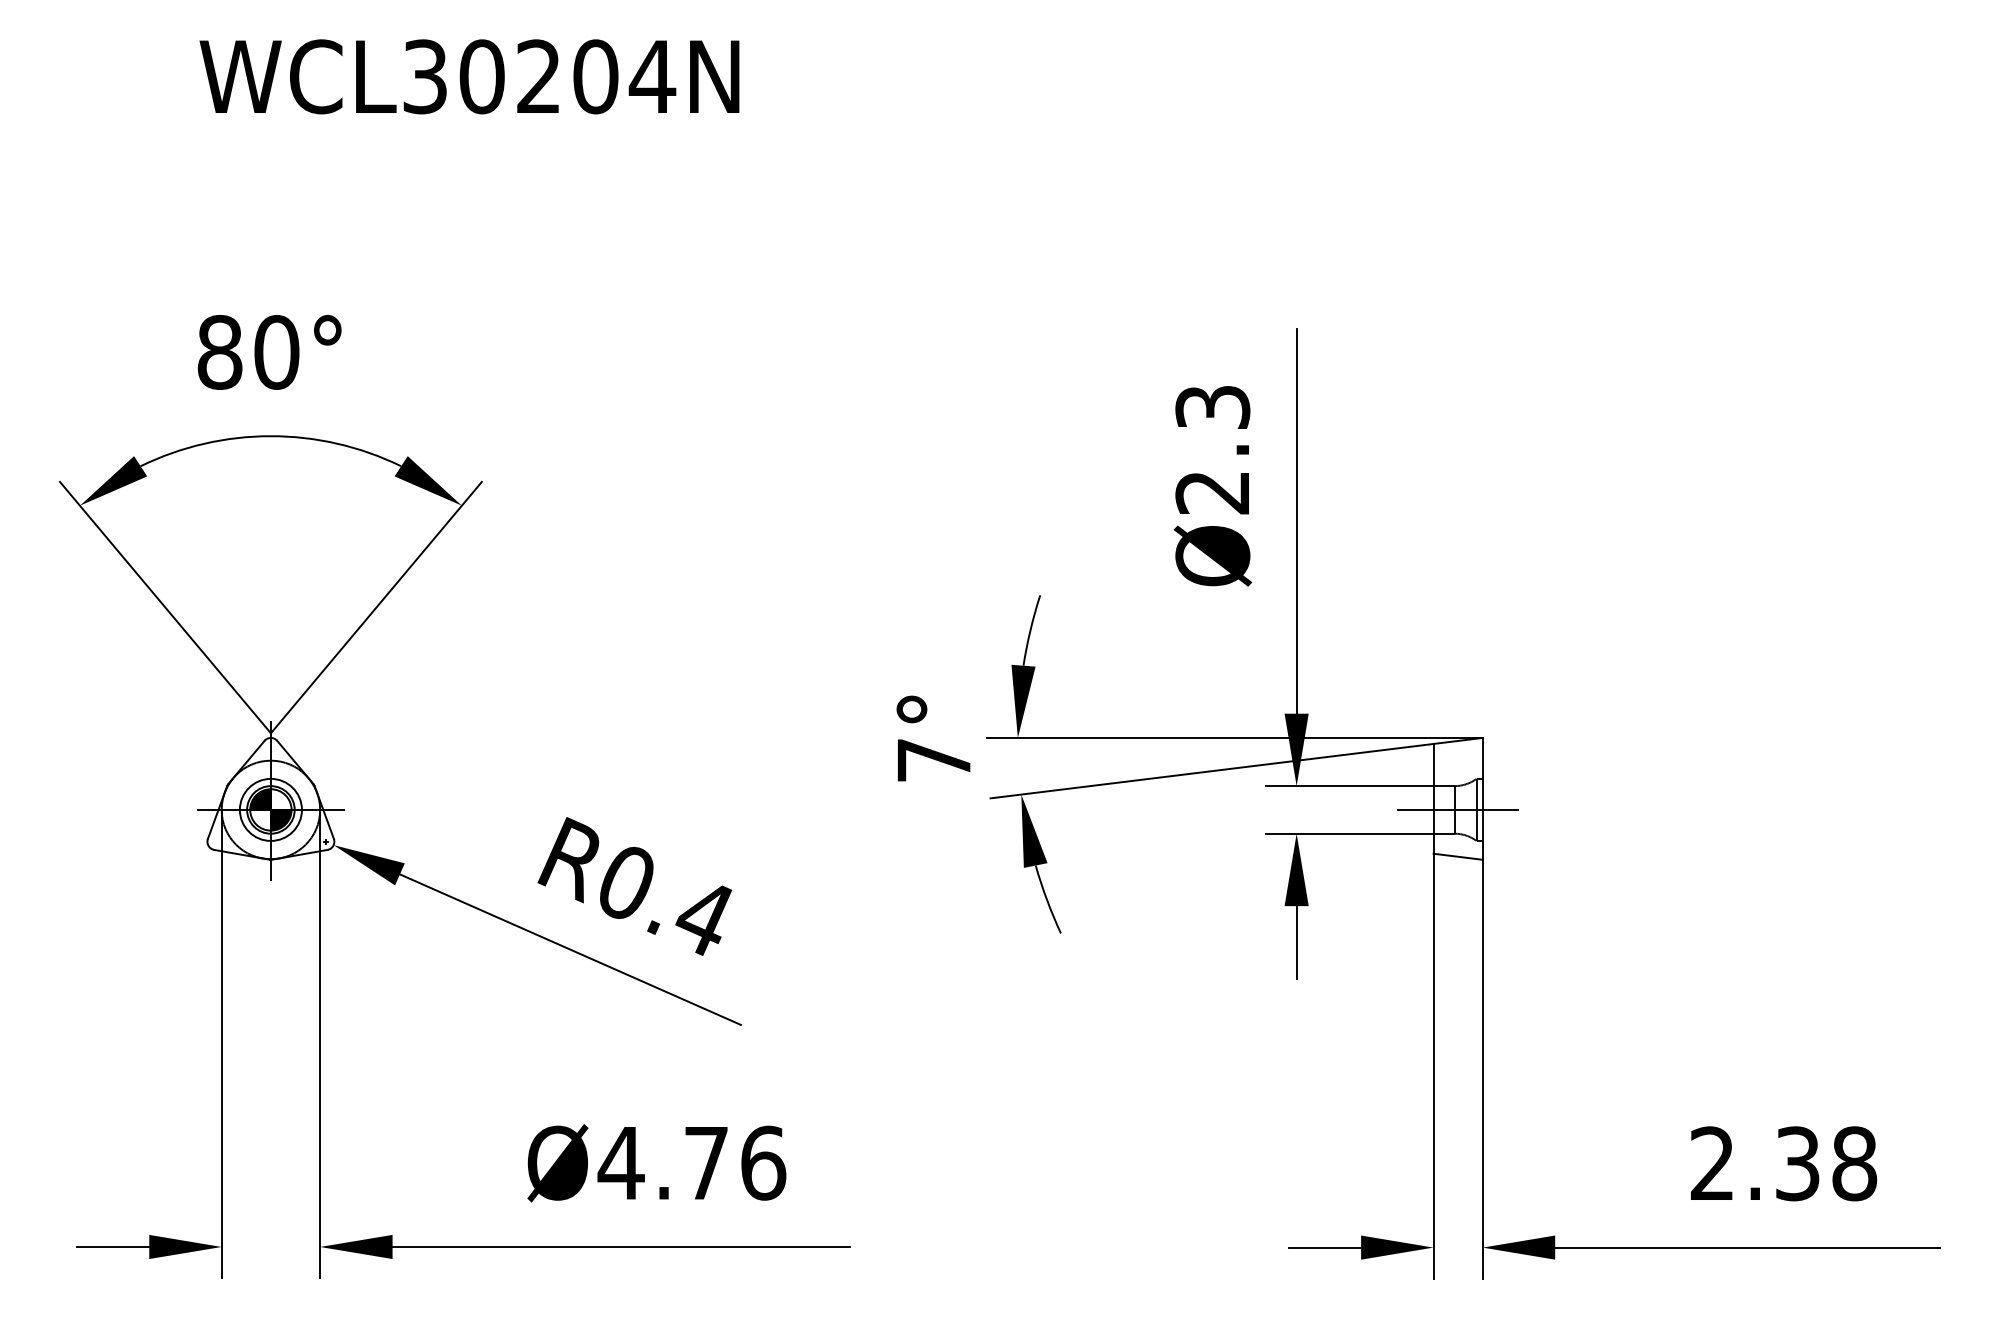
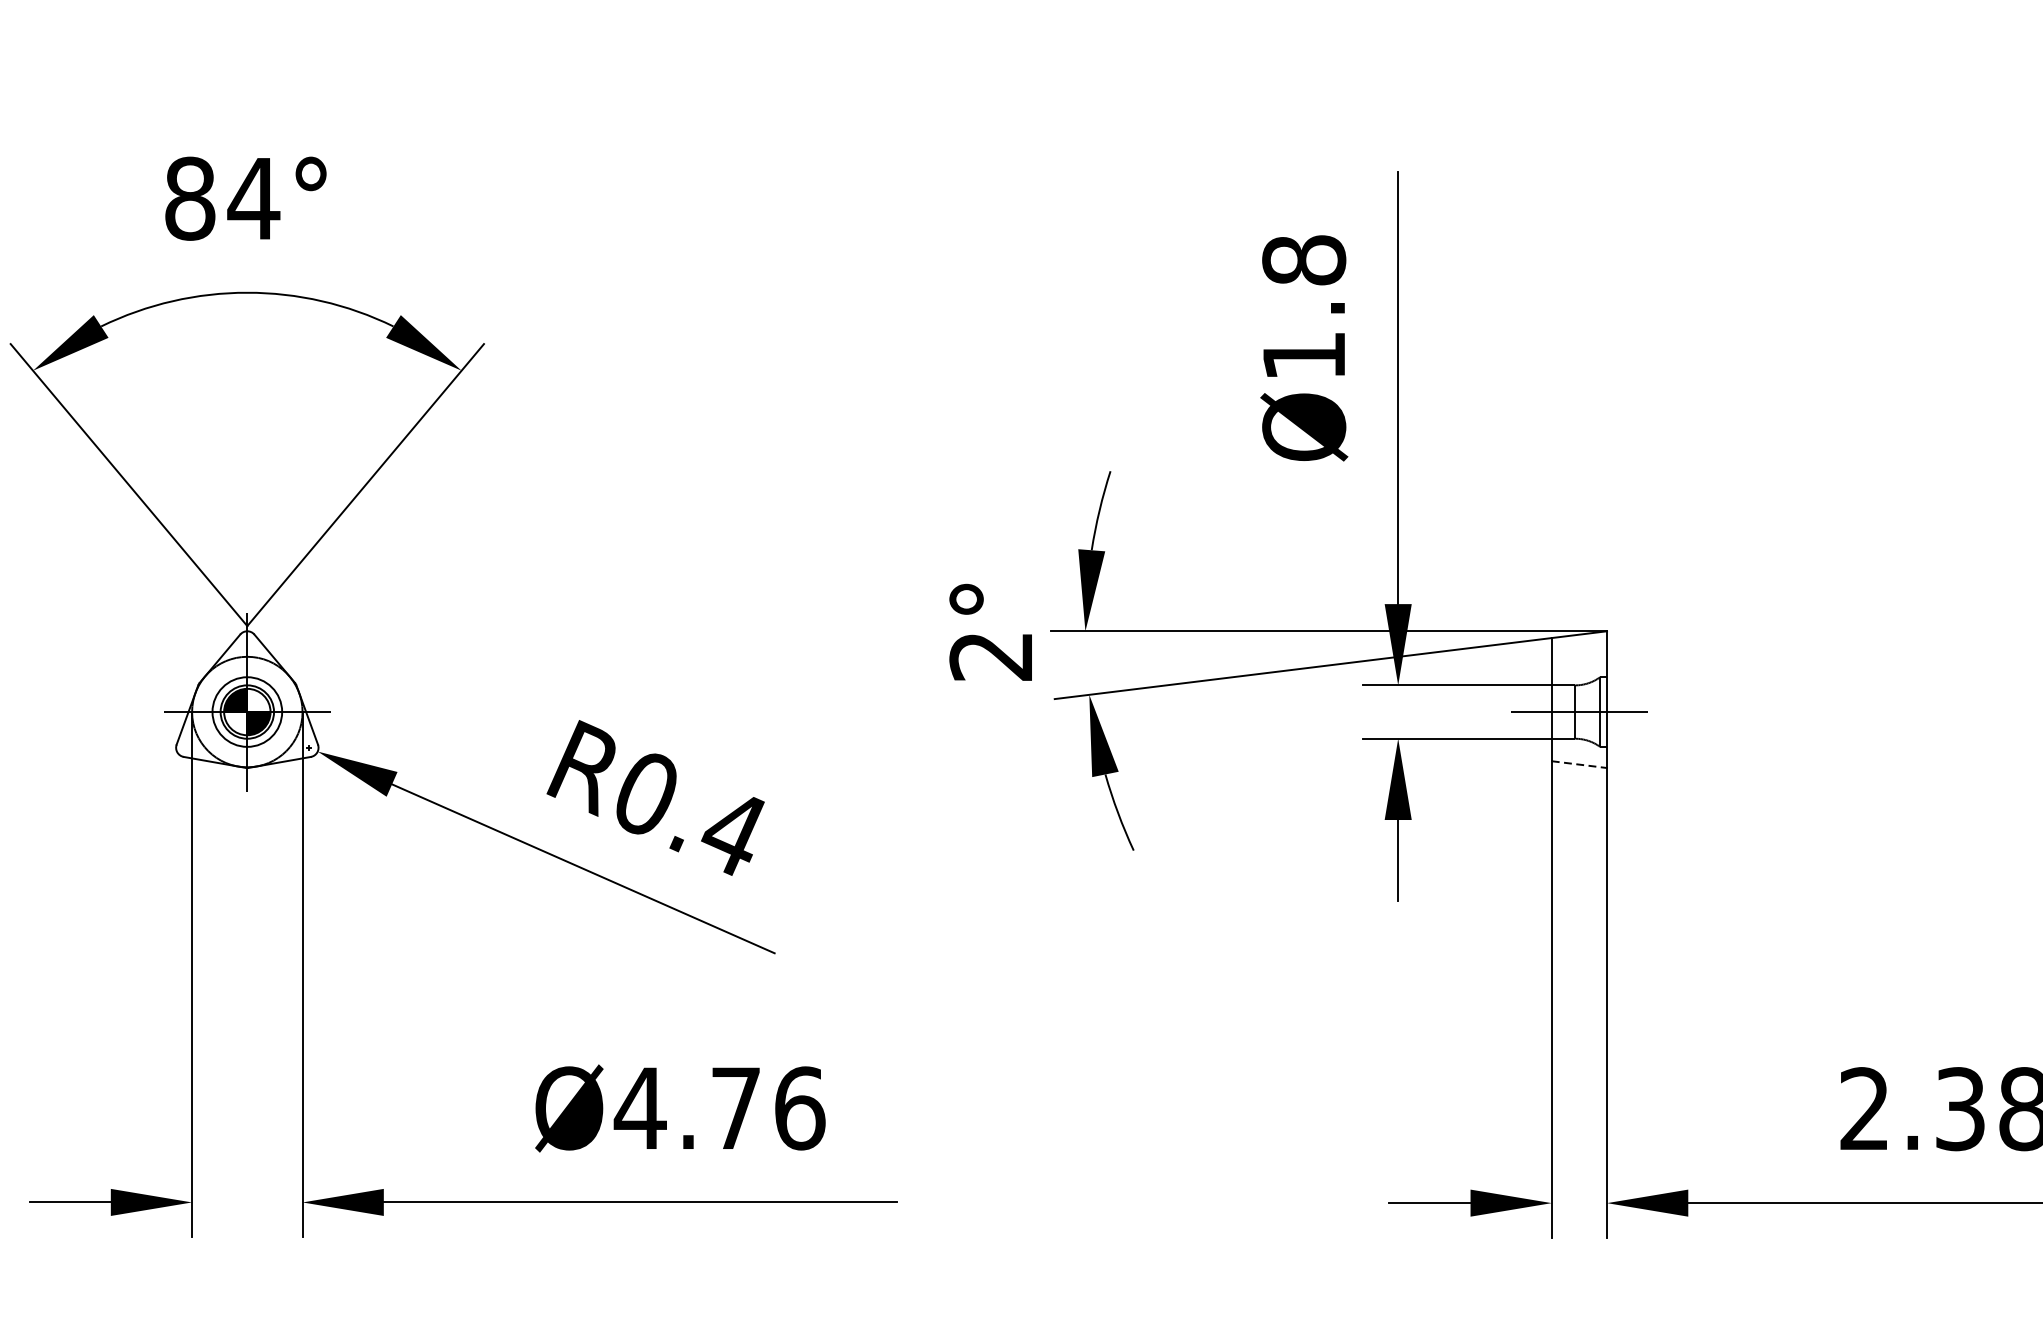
text: (276, 352) -> (253, 198), 80° -> 84°
text: (1212, 449) -> (1303, 307), Ø2.3 -> Ø1.8
text: (933, 760) -> (990, 656), 7° -> 2°
line: (1458, 856) -> (1579, 764), solid -> dashed

